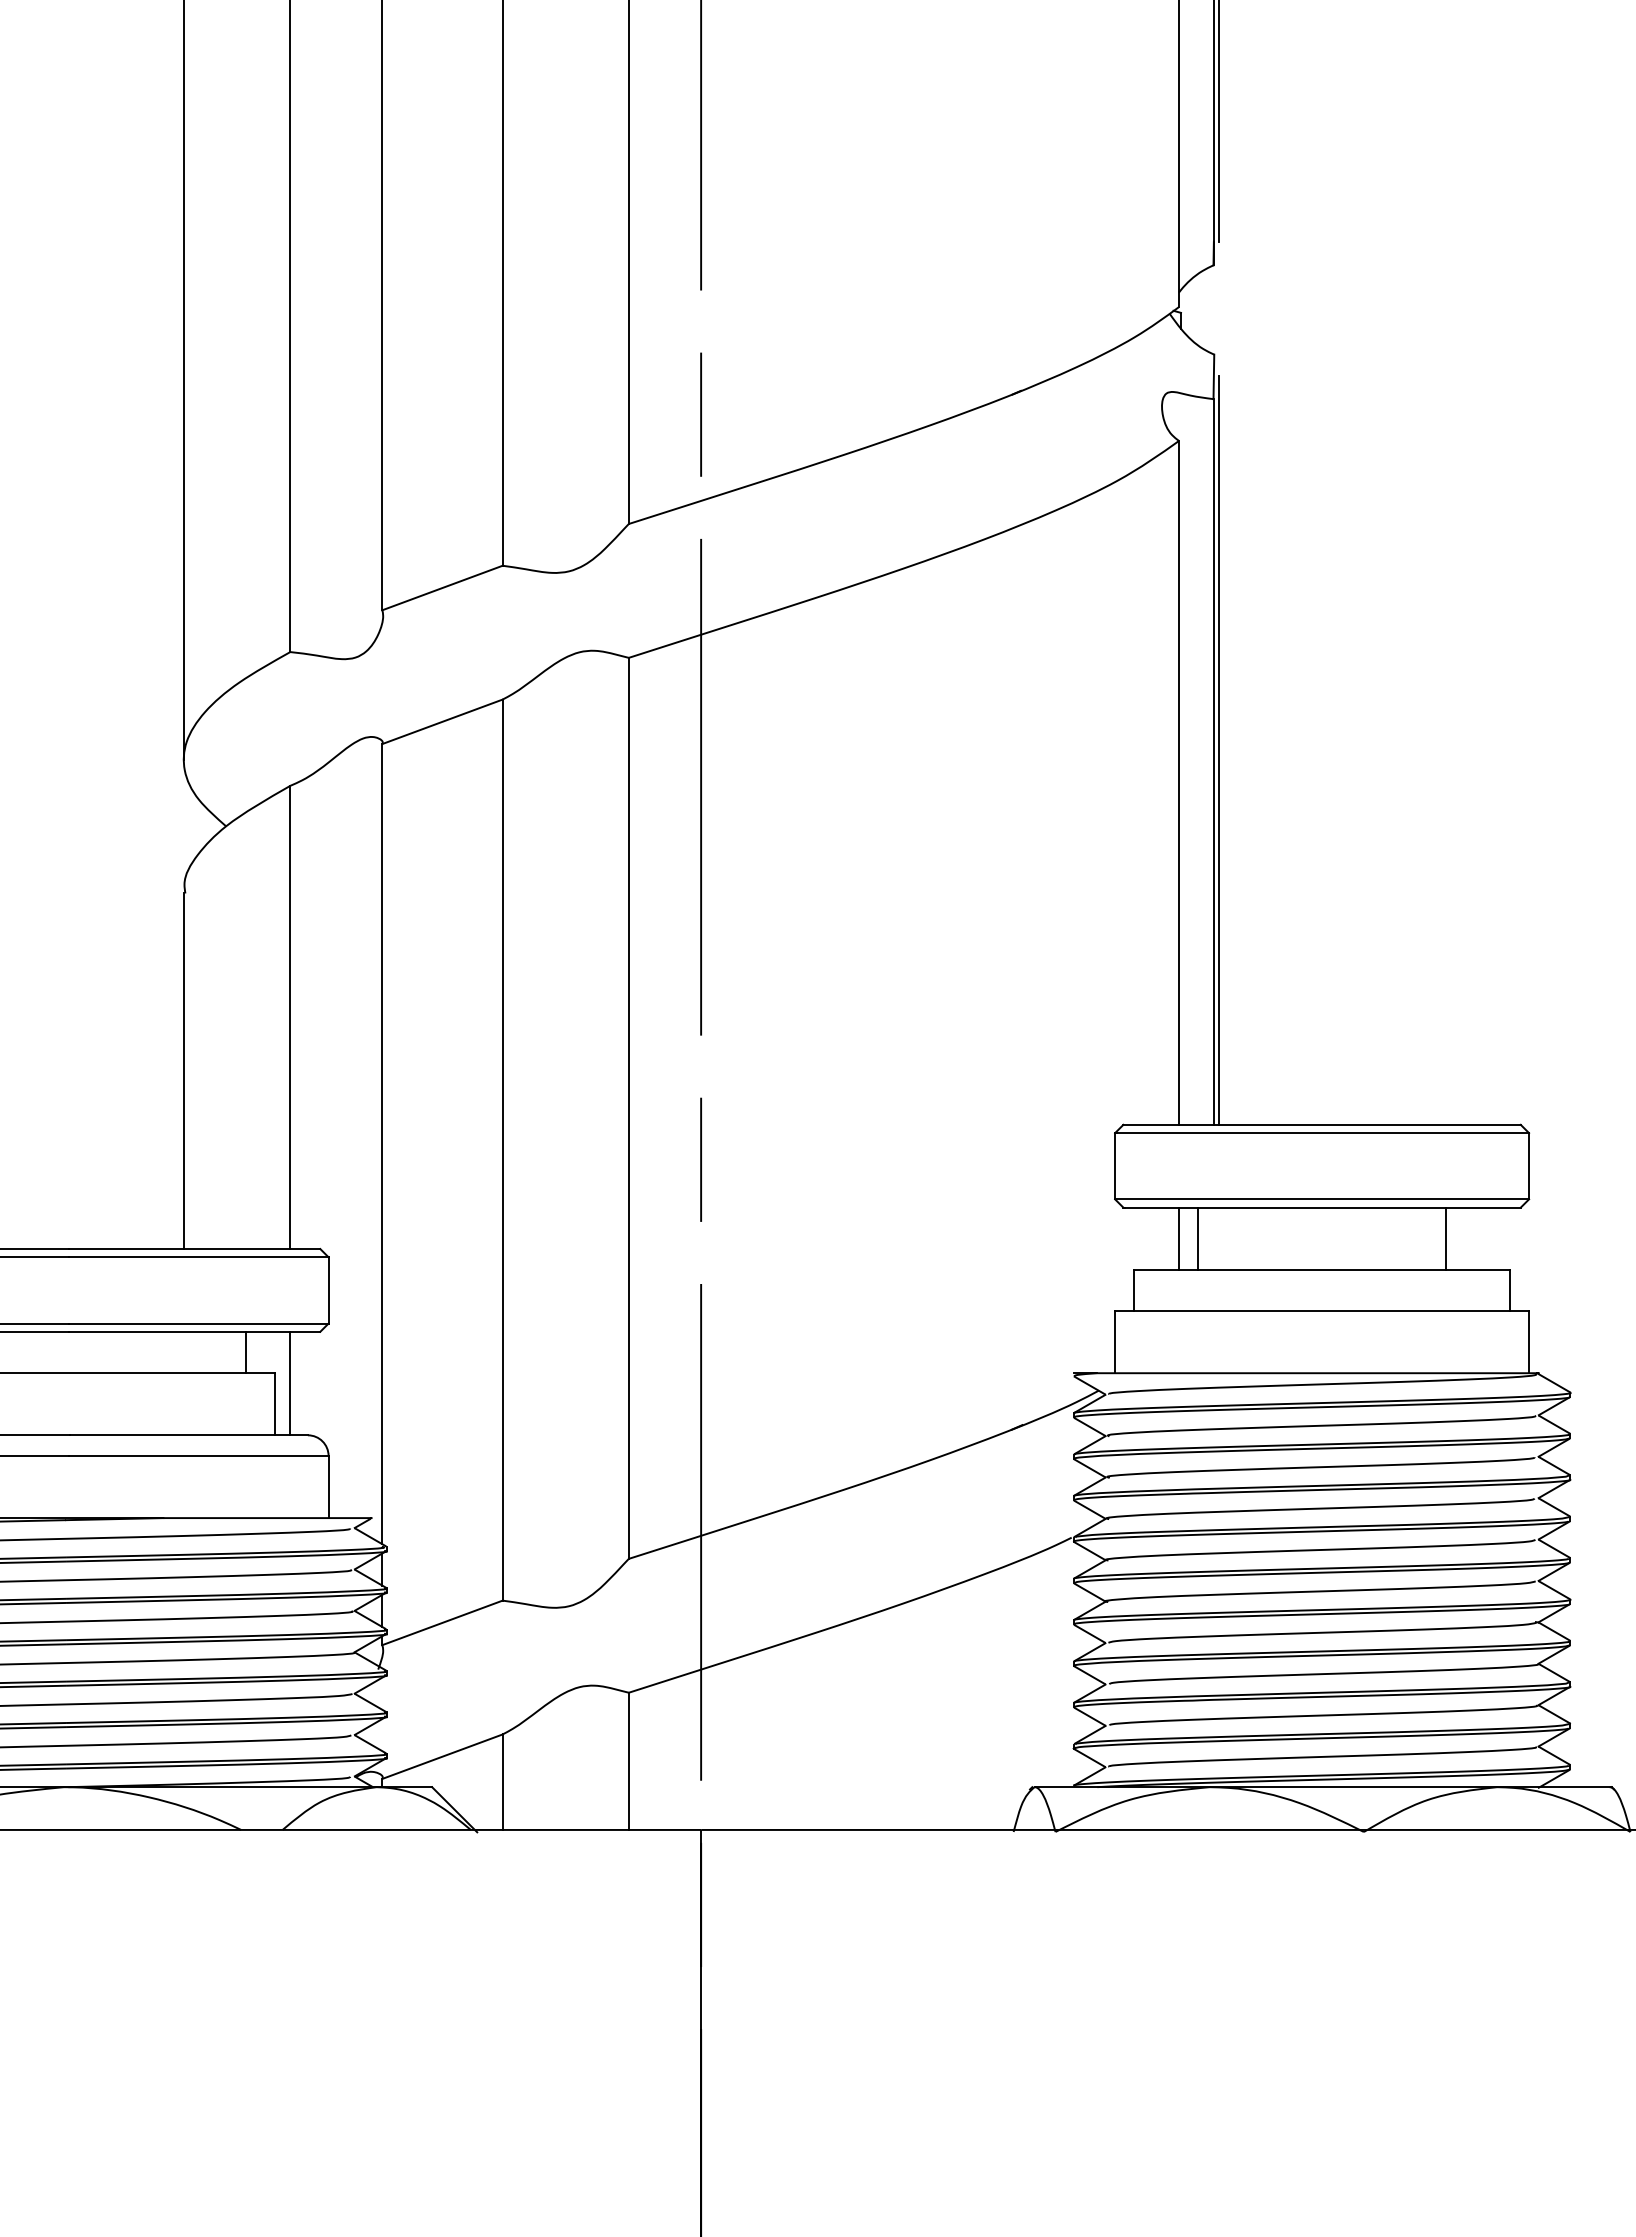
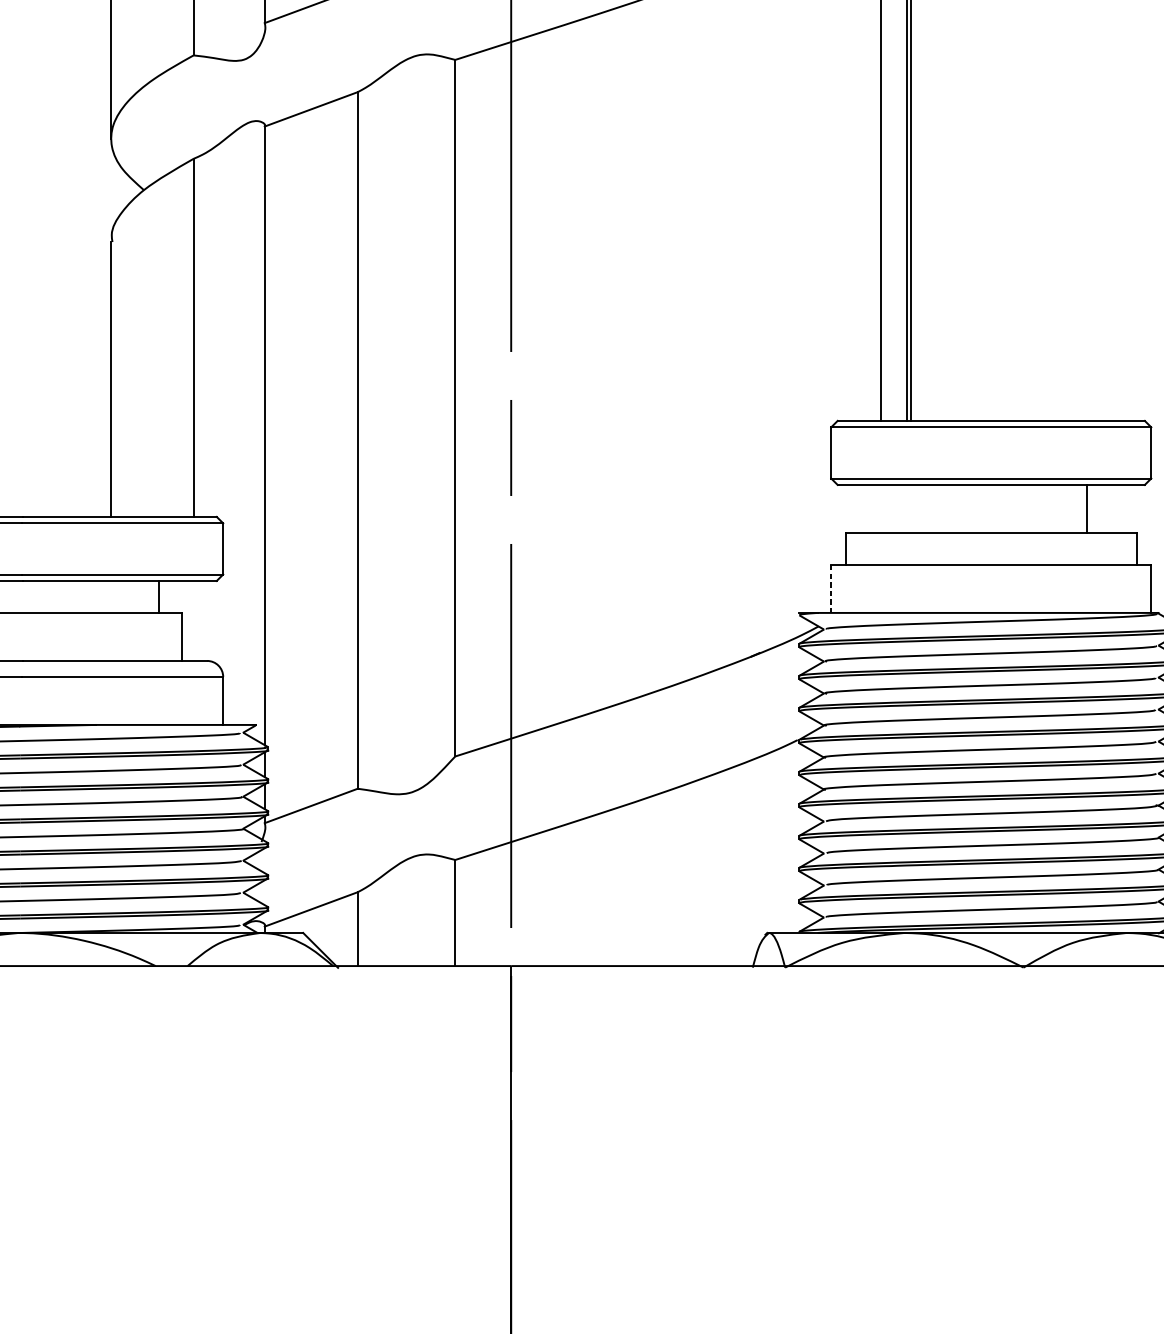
line: (1178, 1238) -> (880, 508), removed
line: (1197, 1238) -> (894, 508), removed
line: (1115, 1342) -> (831, 589), solid -> dashed
line: (290, 1383) -> (193, 620), removed

